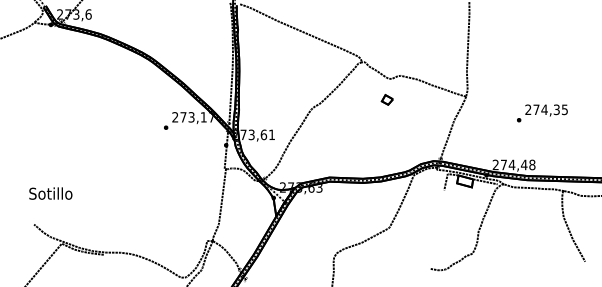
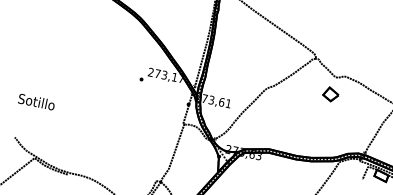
part: (386, 99) -> (330, 94), size x1.6
text: (50, 193) -> (36, 101), moved

